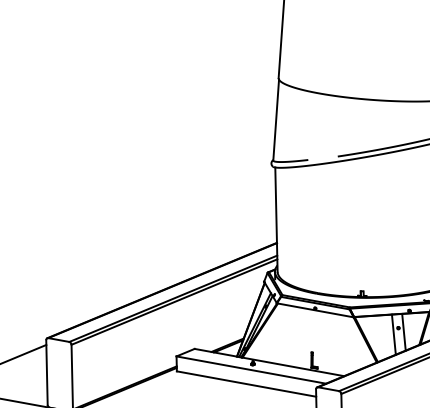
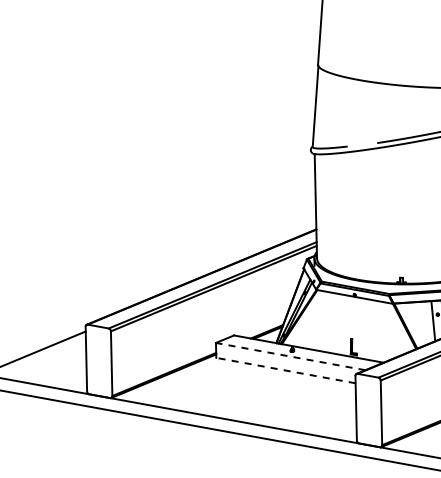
line: (251, 369) -> (290, 356), solid -> dashed
line: (246, 383) -> (285, 370), solid -> dashed

